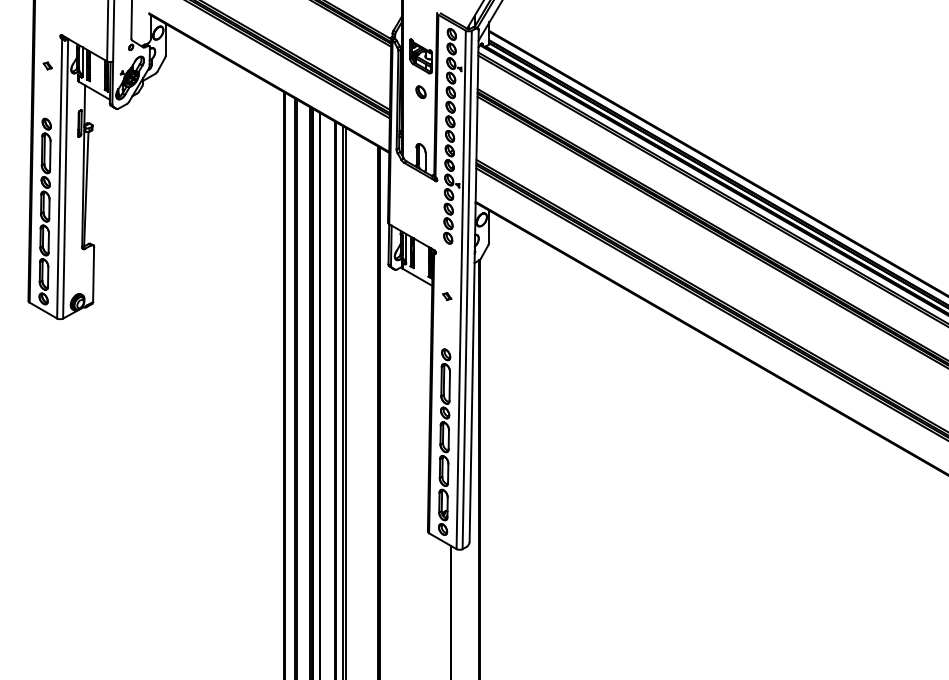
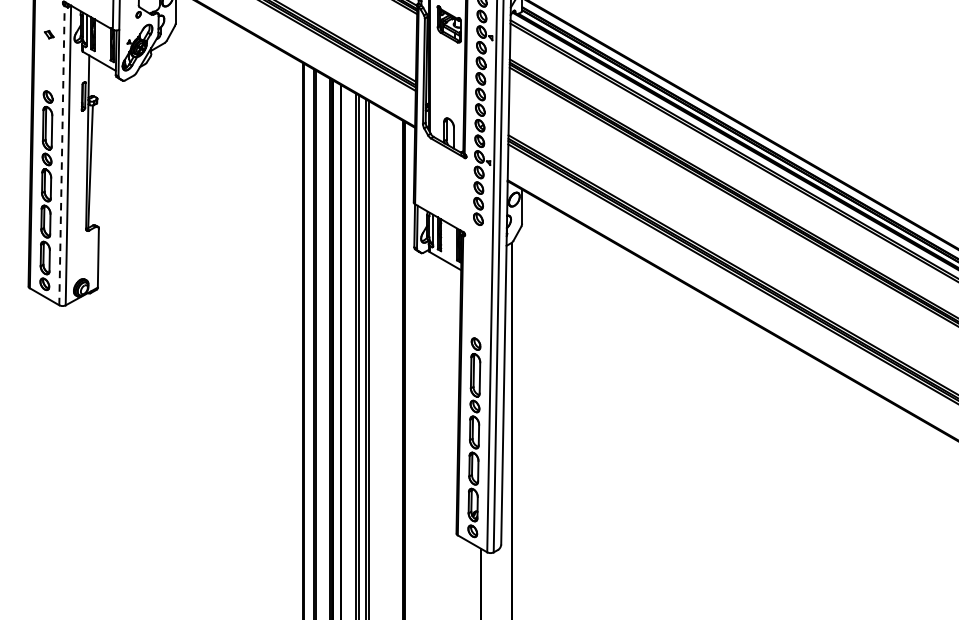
part: (420, 92) -> (448, 63), removed
line: (59, 178) -> (61, 155), solid -> dashed
part: (447, 296) -> (477, 281), removed

